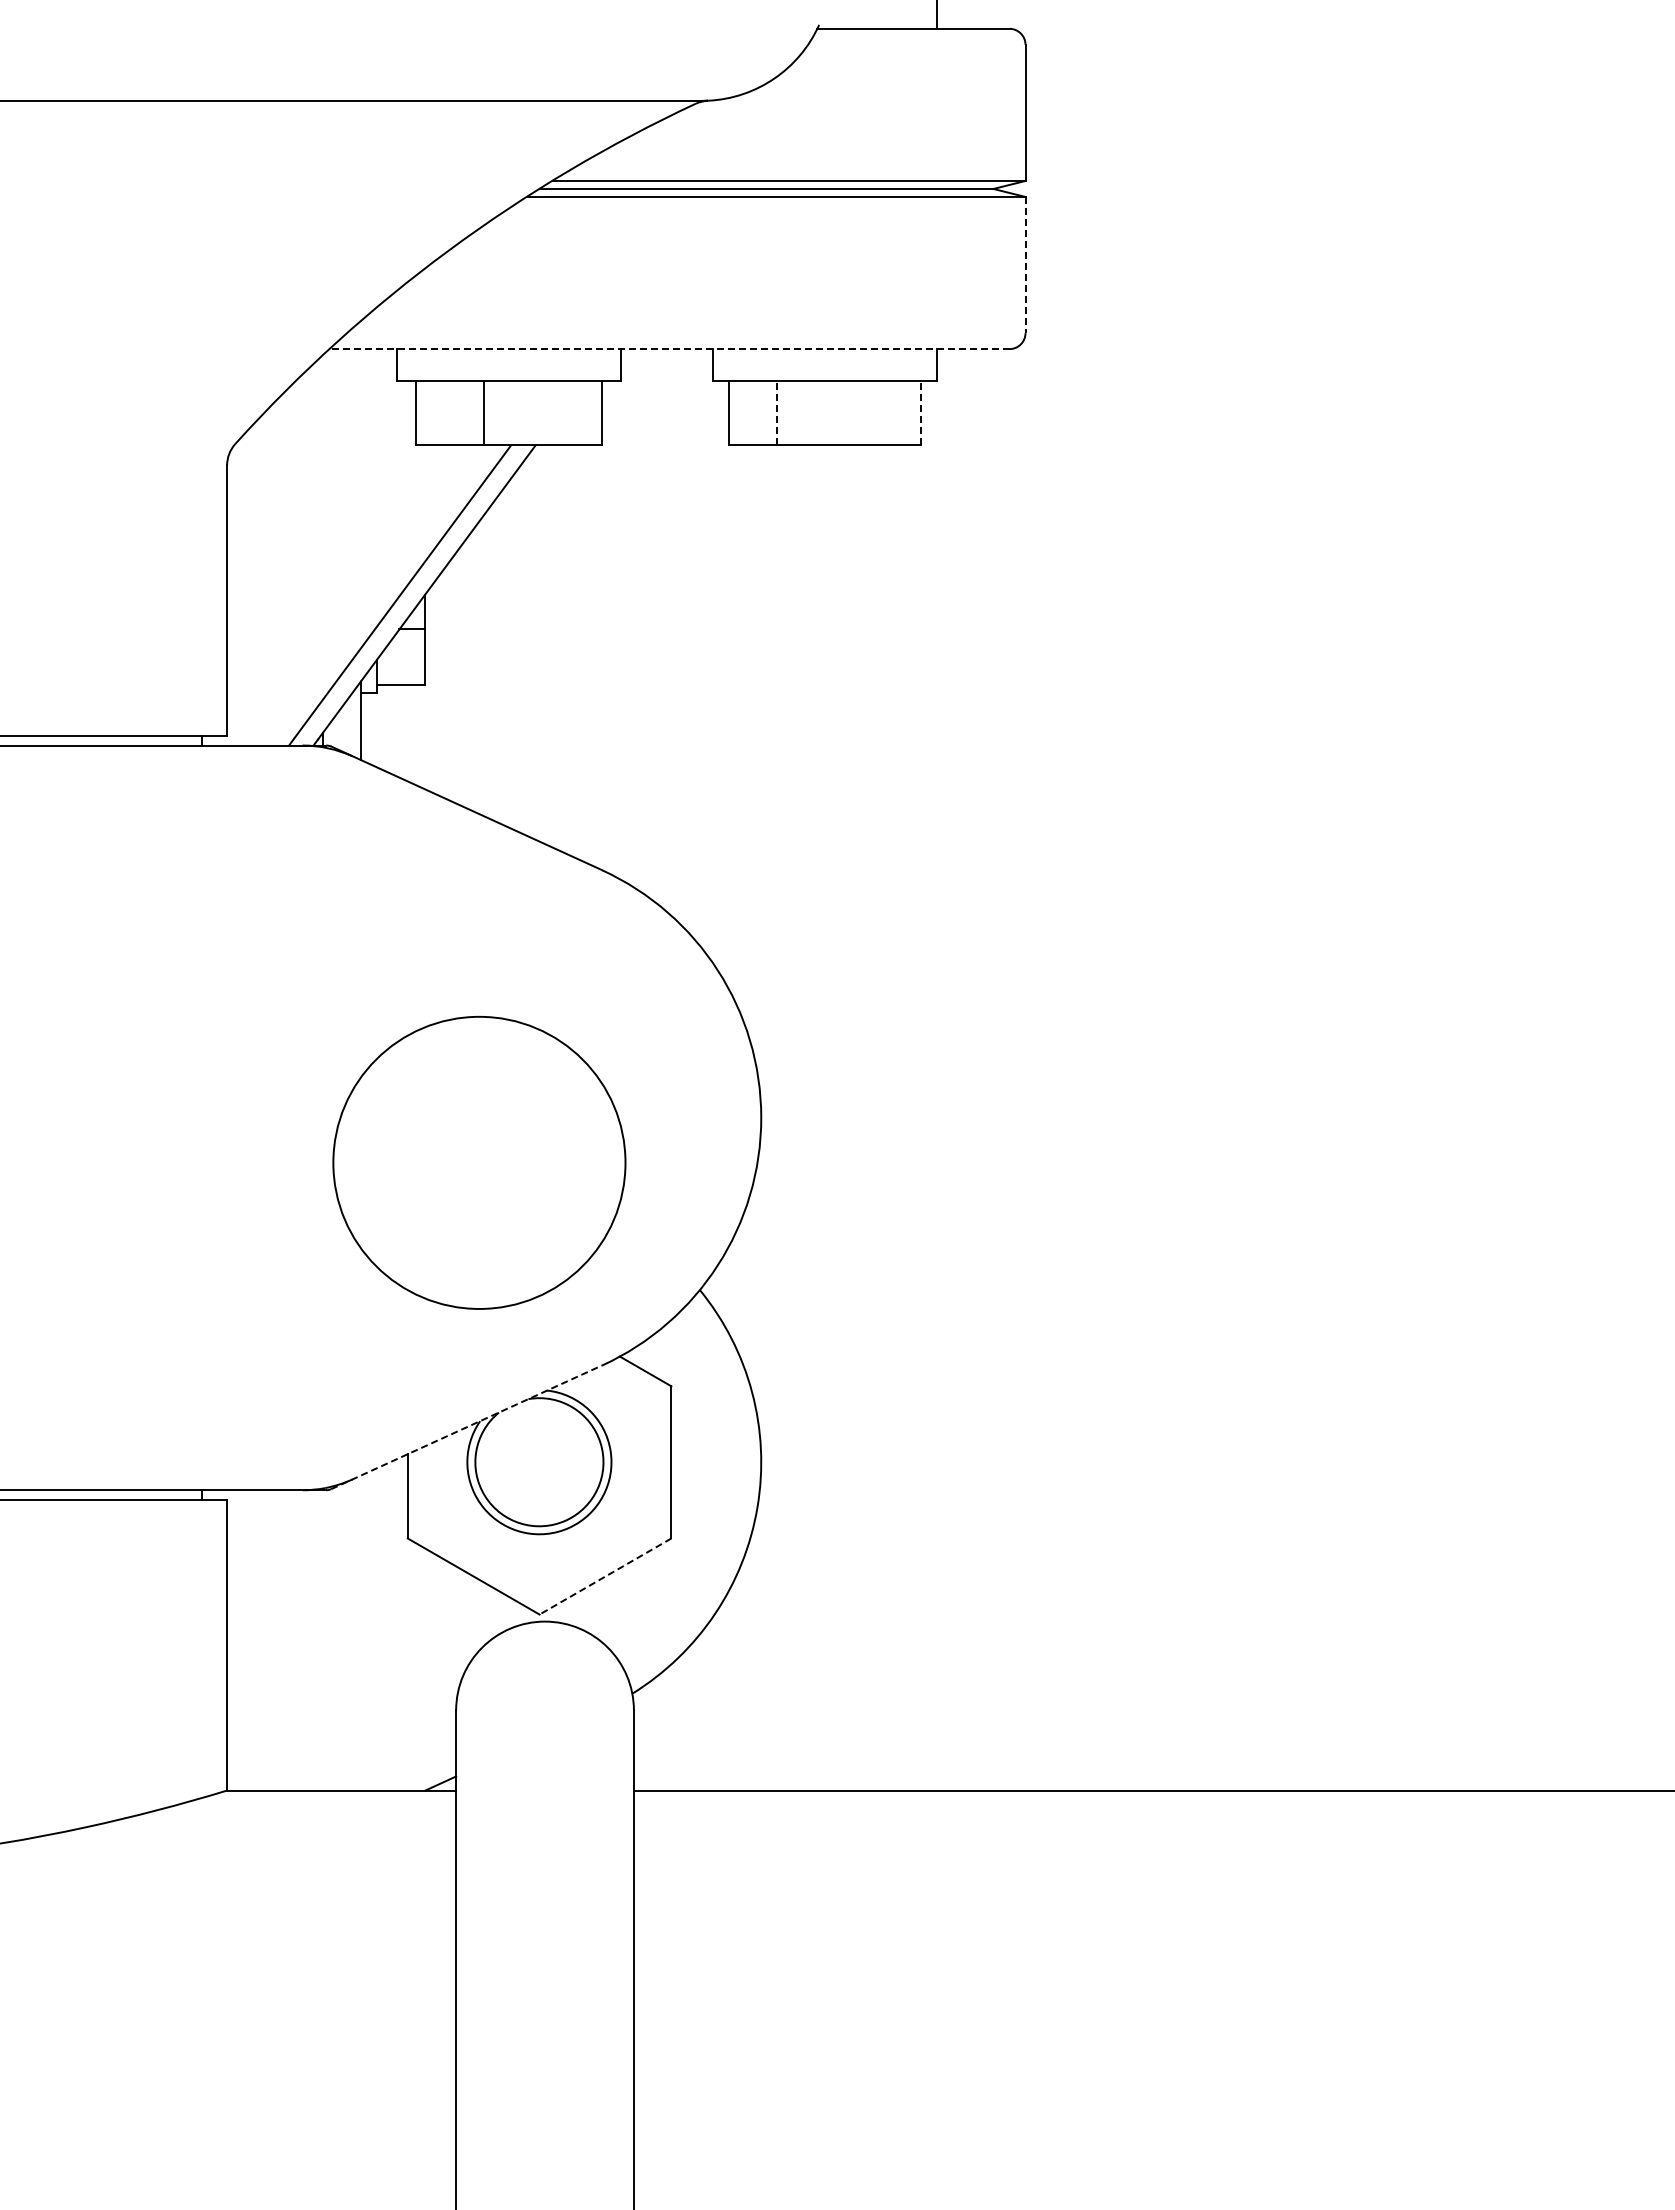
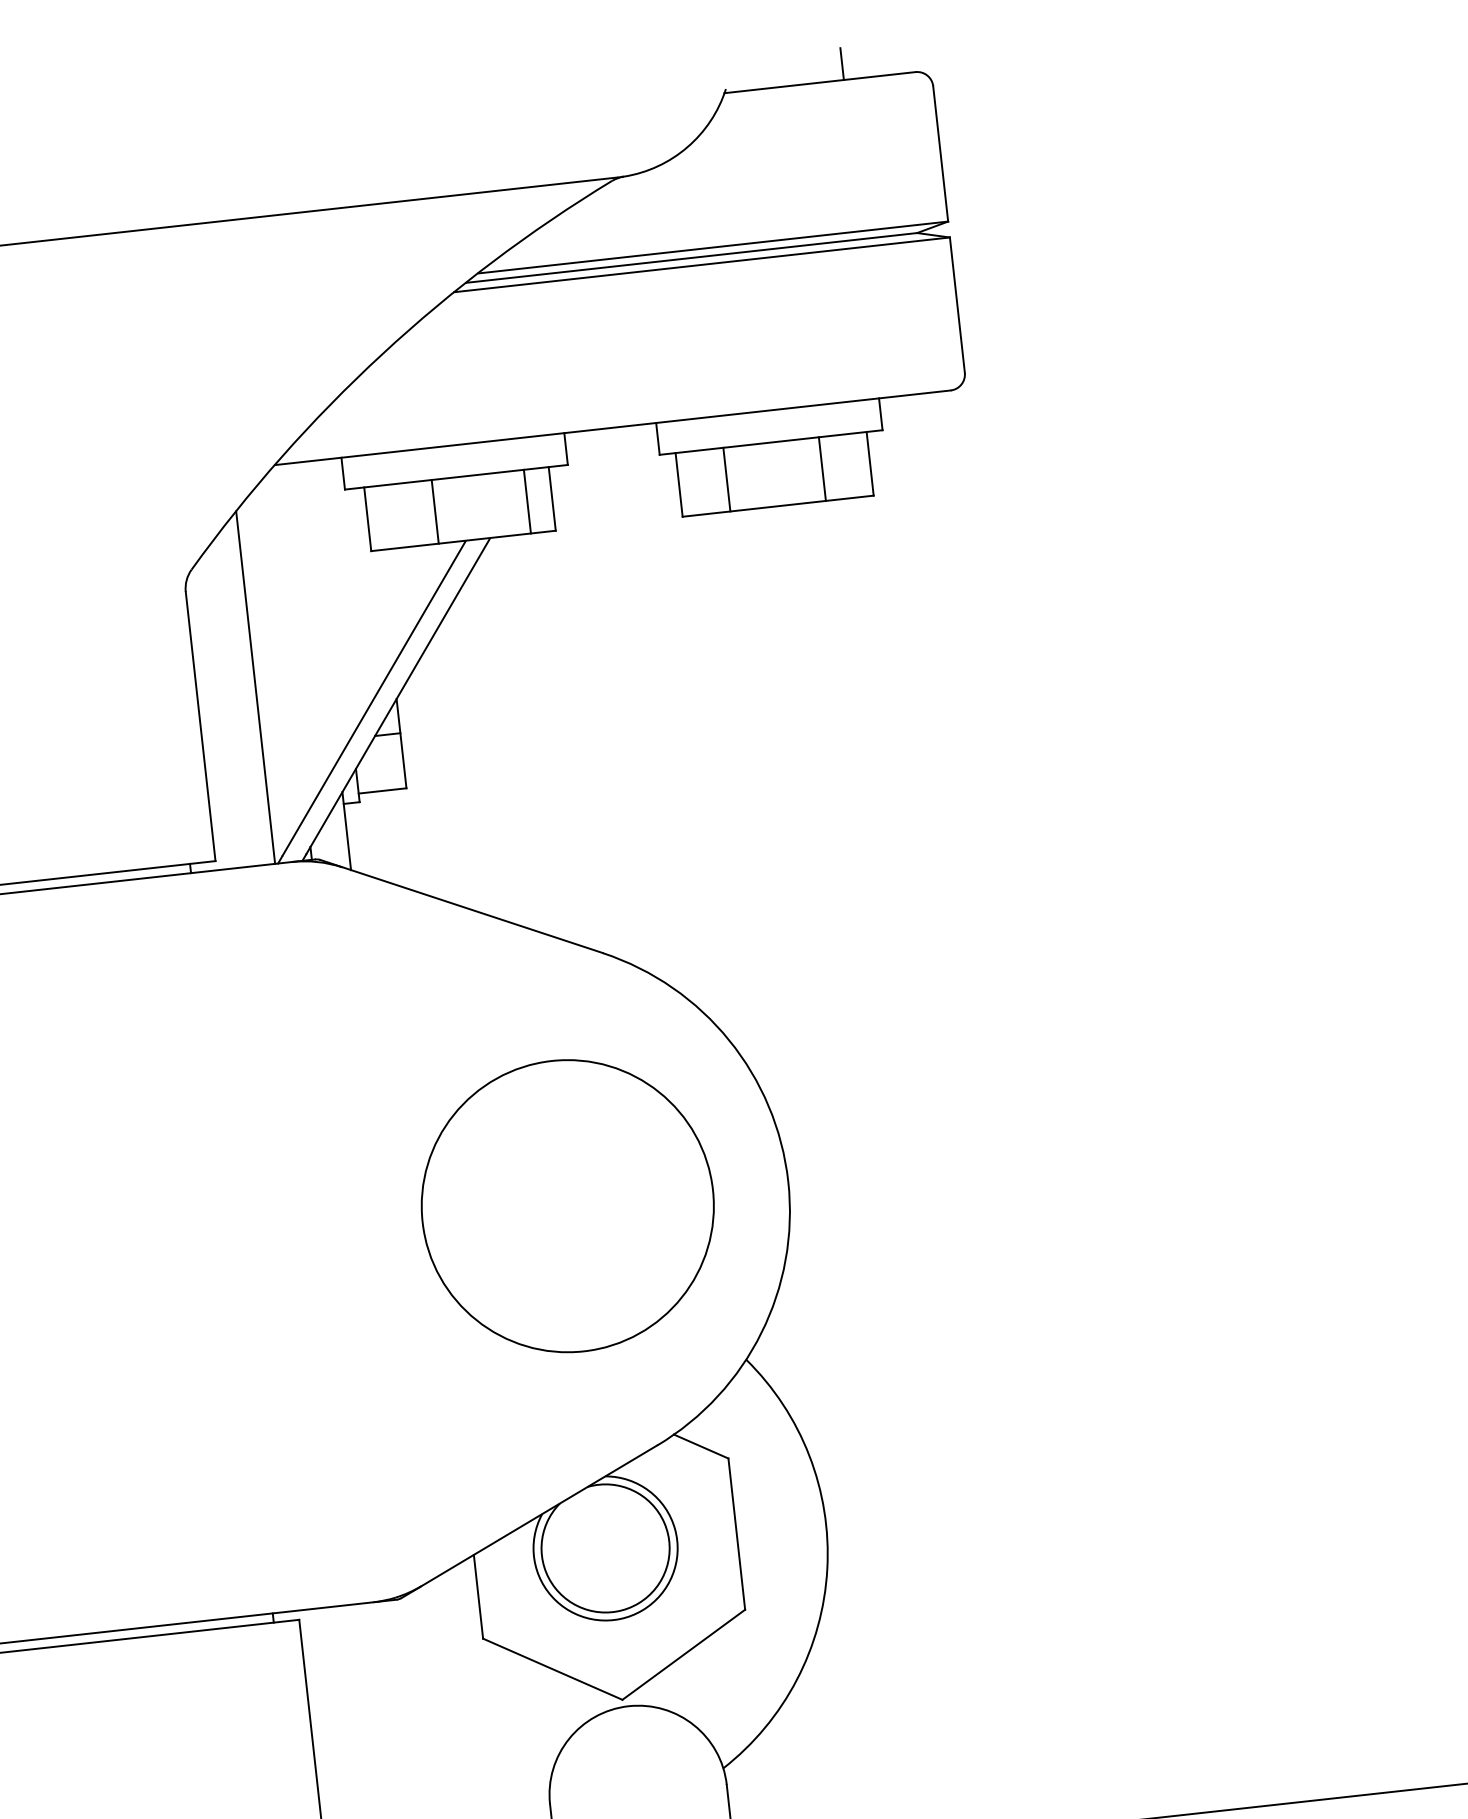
line: (1025, 265) -> (957, 305), dashed -> solid
line: (669, 349) -> (612, 428), dashed -> solid
line: (777, 412) -> (727, 478), dashed -> solid
line: (921, 412) -> (870, 463), dashed -> solid
line: (576, 413) -> (527, 501), added
line: (873, 413) -> (822, 469), added
line: (286, 567) -> (256, 686), added
circle: (479, 1162) -> (567, 1205), moved
line: (466, 1427) -> (529, 1521), dashed -> solid
line: (605, 1576) -> (683, 1654), dashed -> solid

